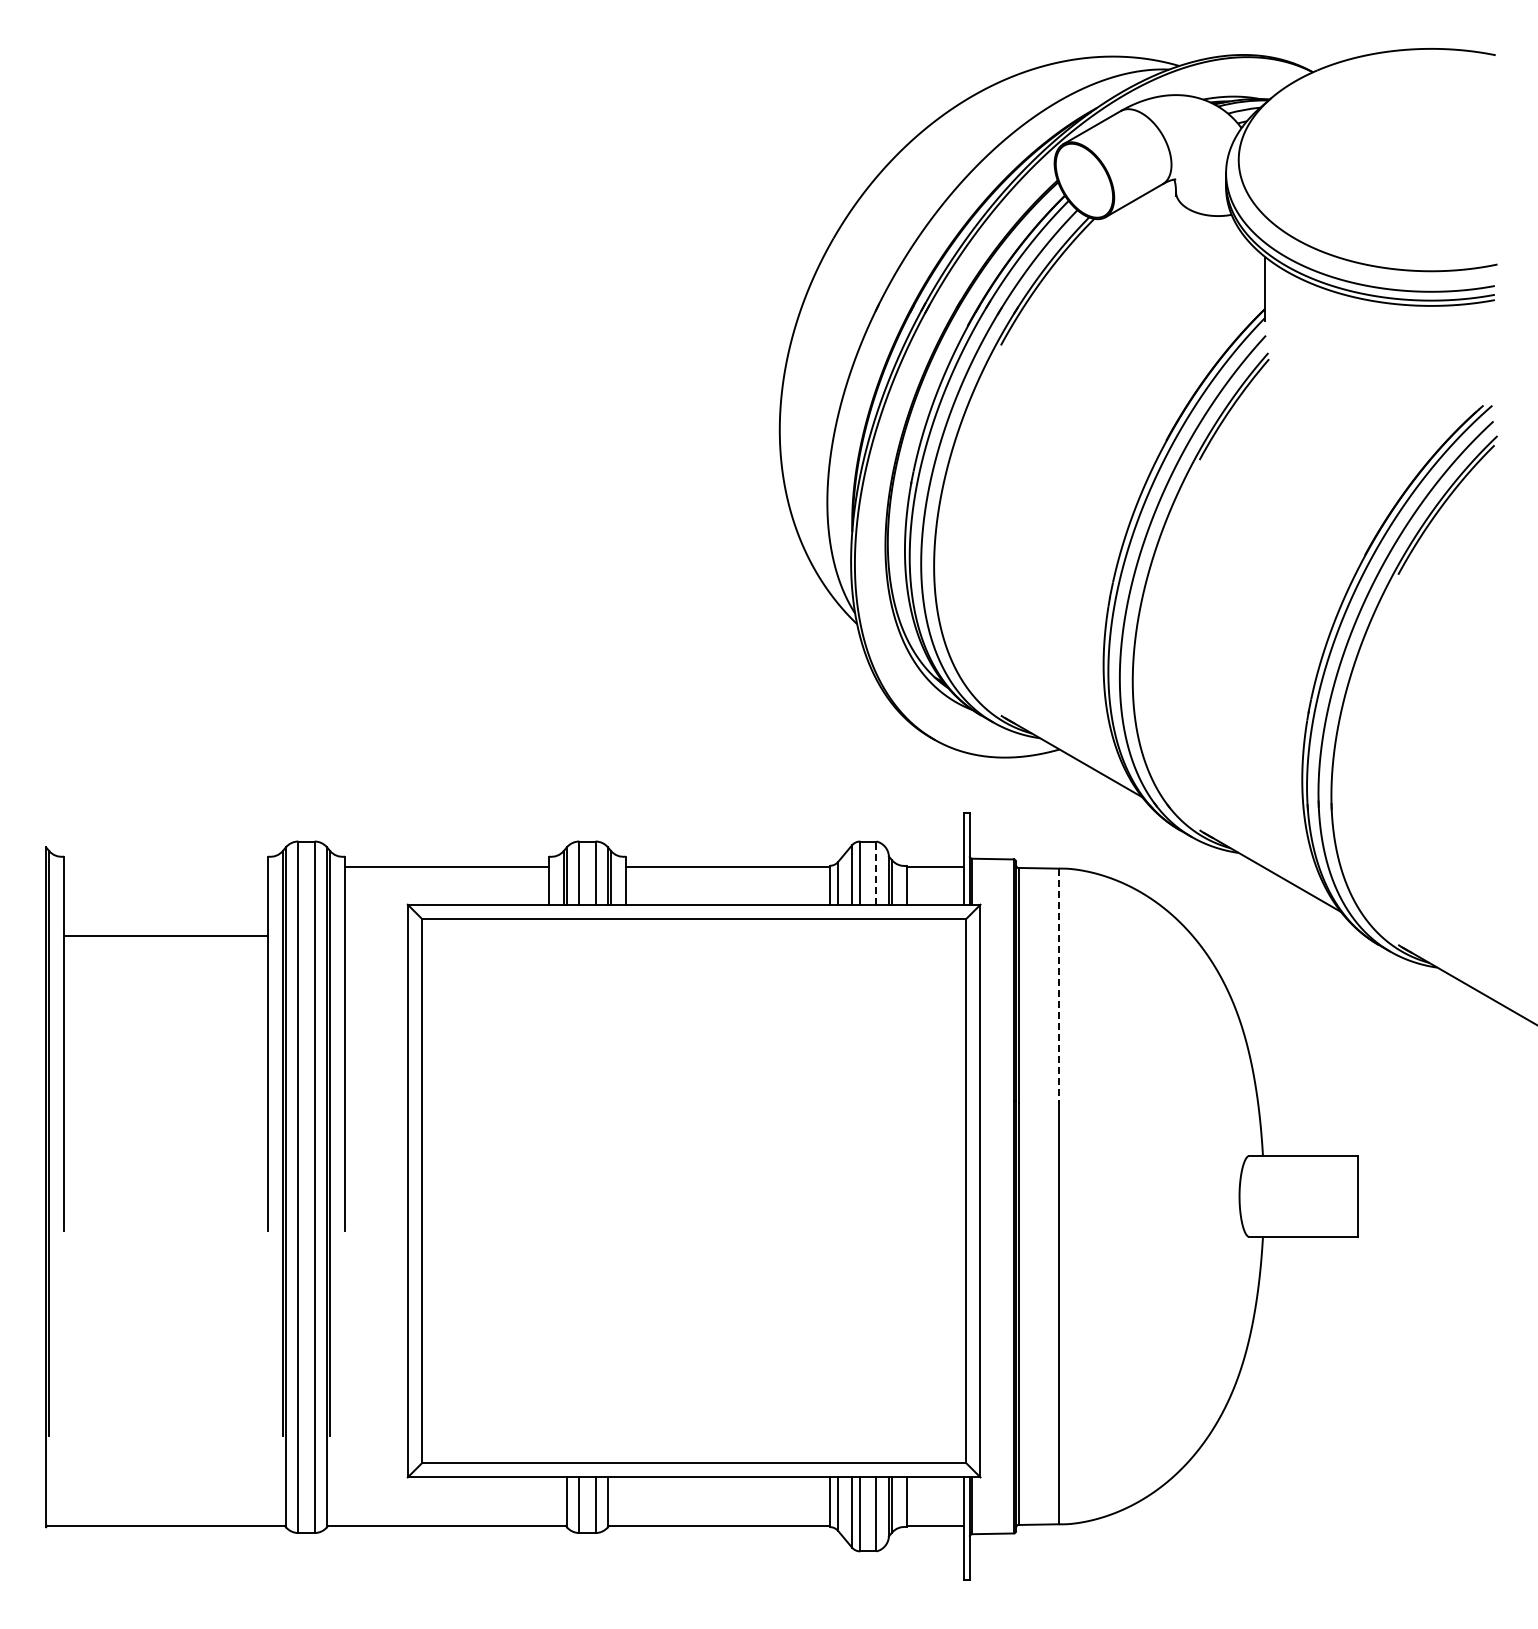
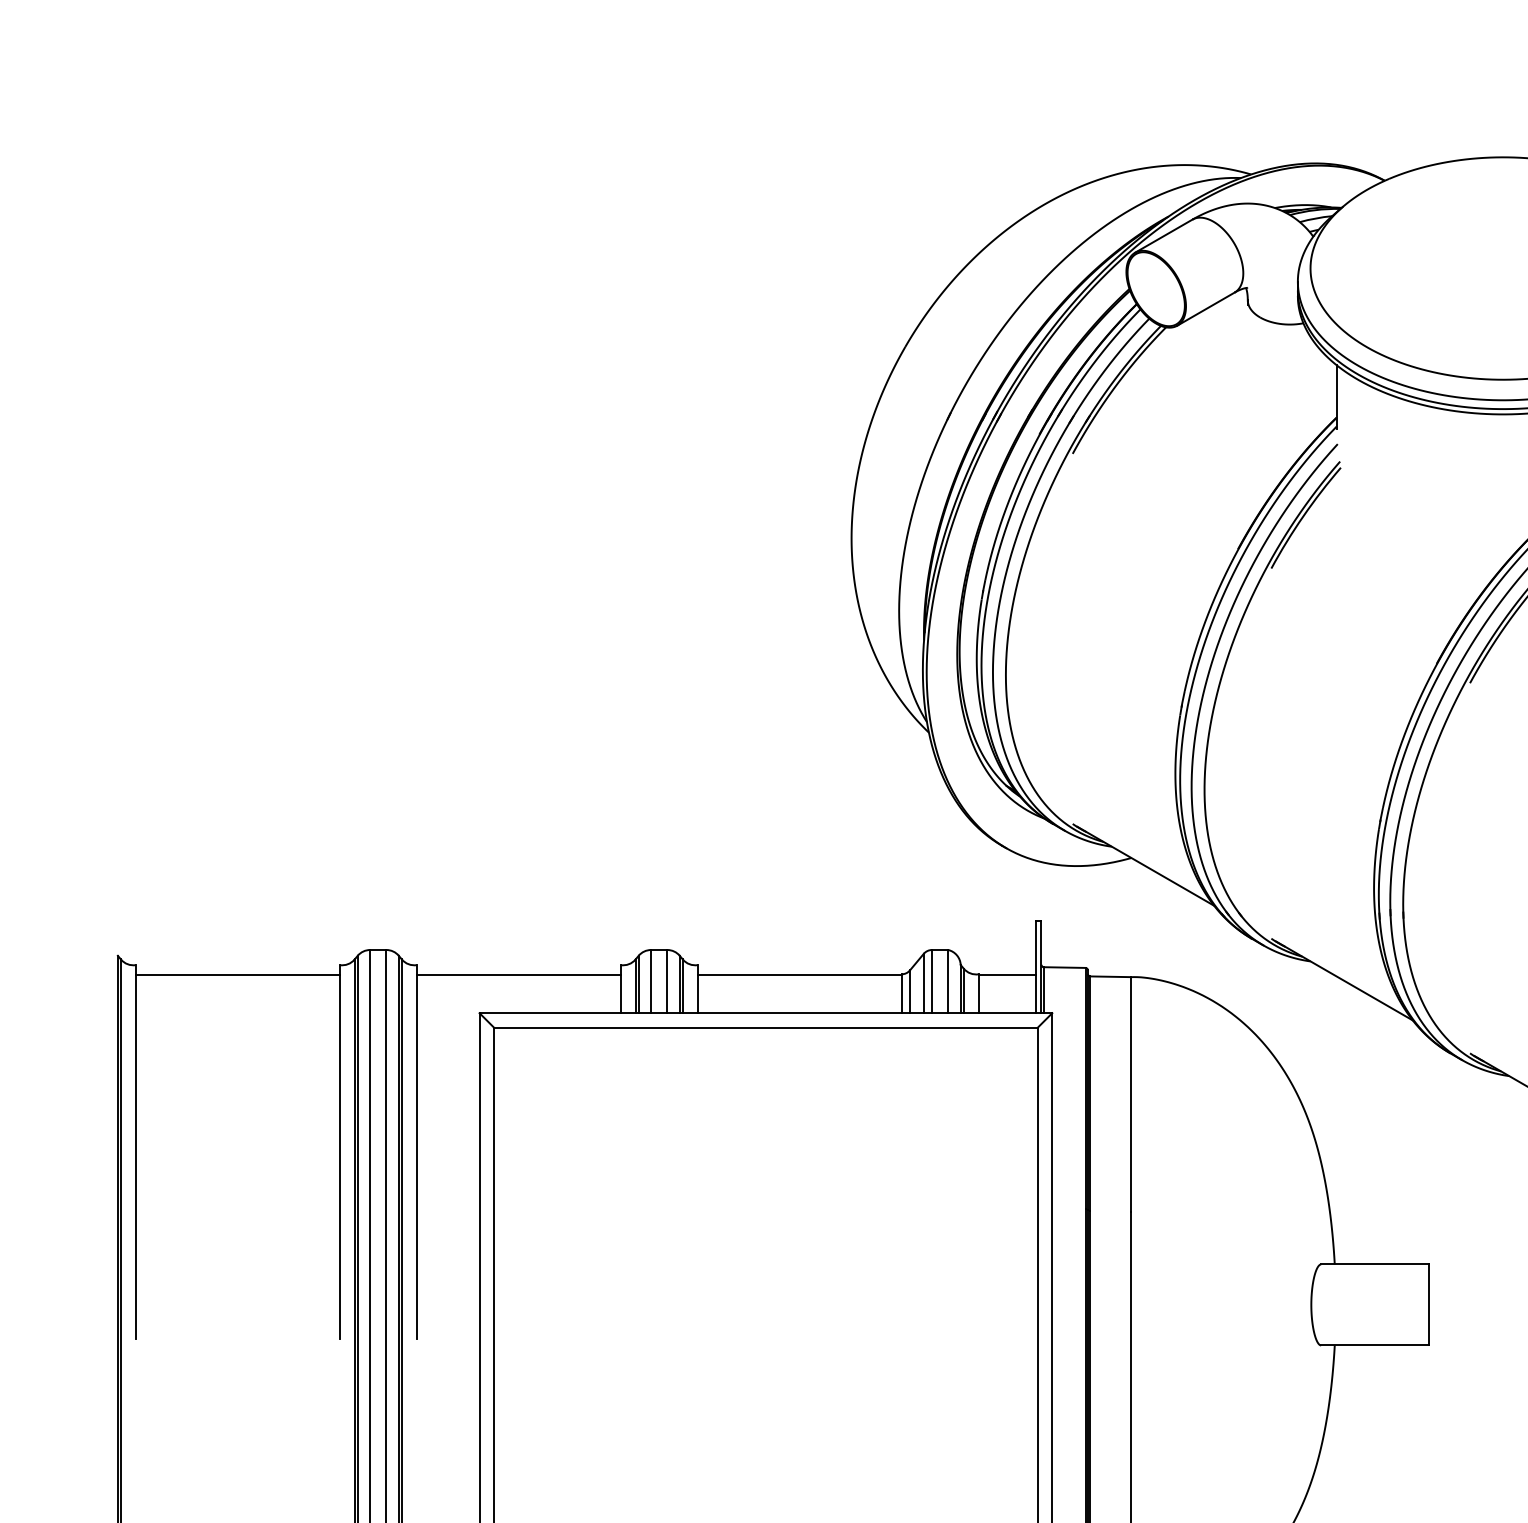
line: (876, 873) -> (948, 981), dashed -> solid
line: (166, 935) -> (238, 974), moved
line: (1059, 986) -> (1131, 1094), dashed -> solid

